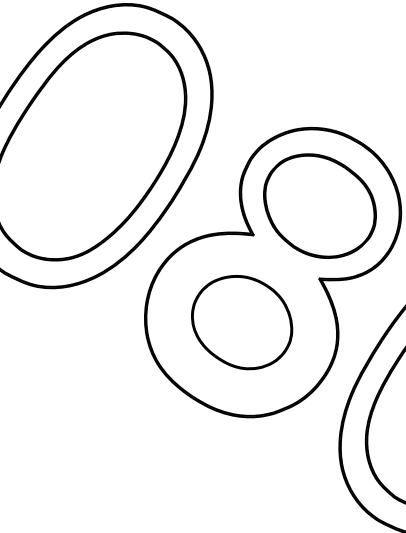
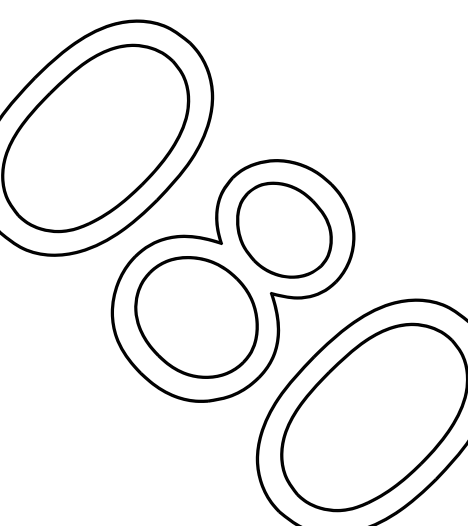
part: (242, 322) -> (196, 317), size x1.43

